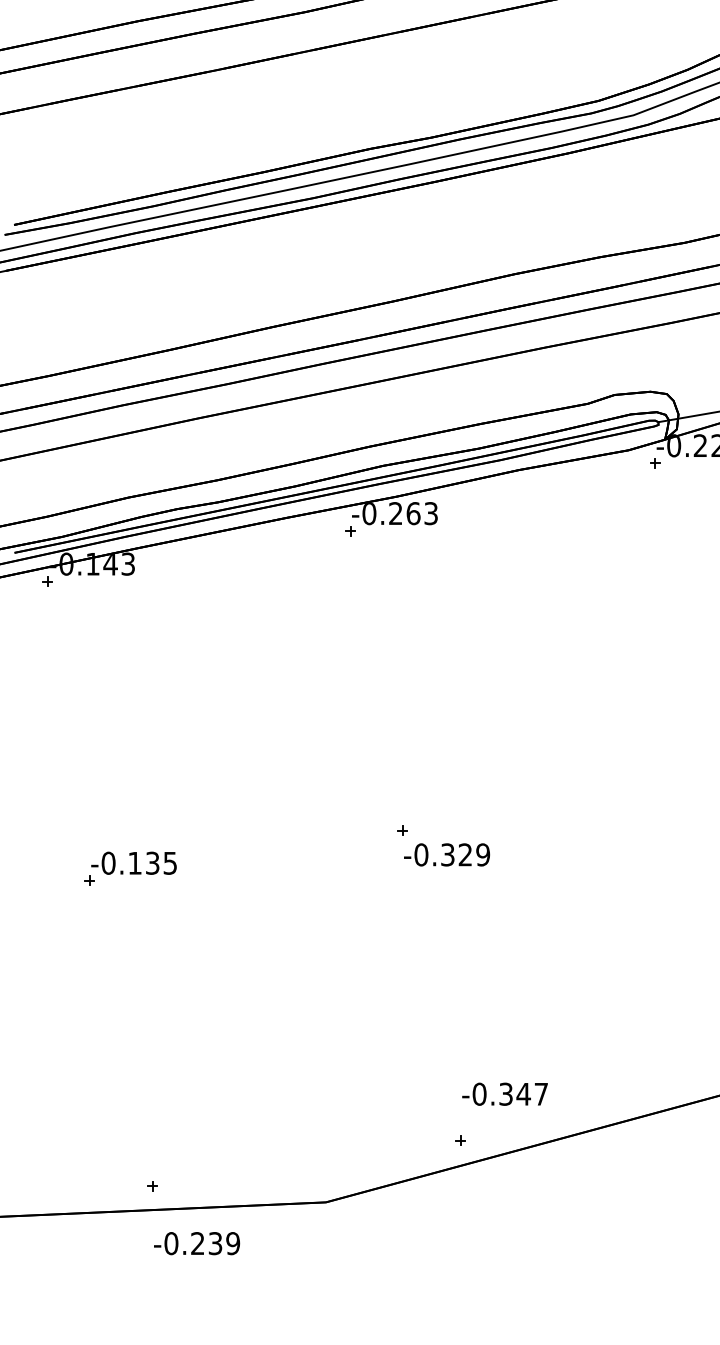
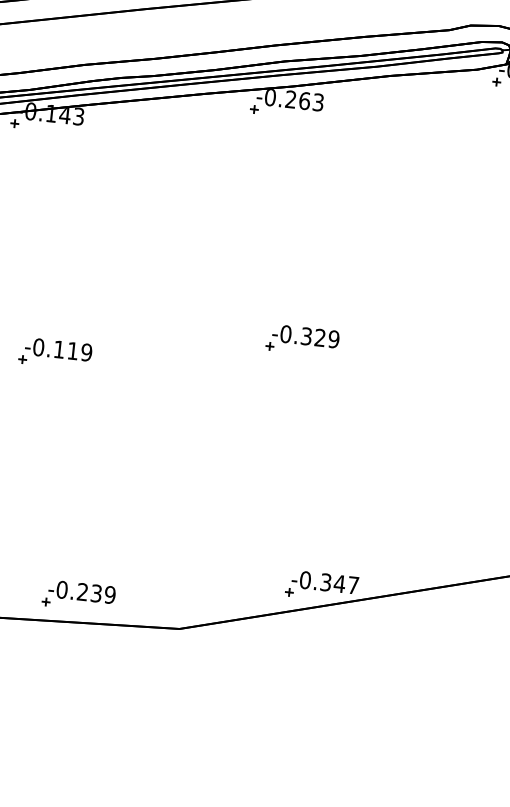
text: (446, 854) -> (305, 336), moved
text: (161, 862) -> (79, 351), -0.135 -> -0.119
text: (504, 1093) -> (324, 581), moved
text: (197, 1243) -> (82, 591), moved

